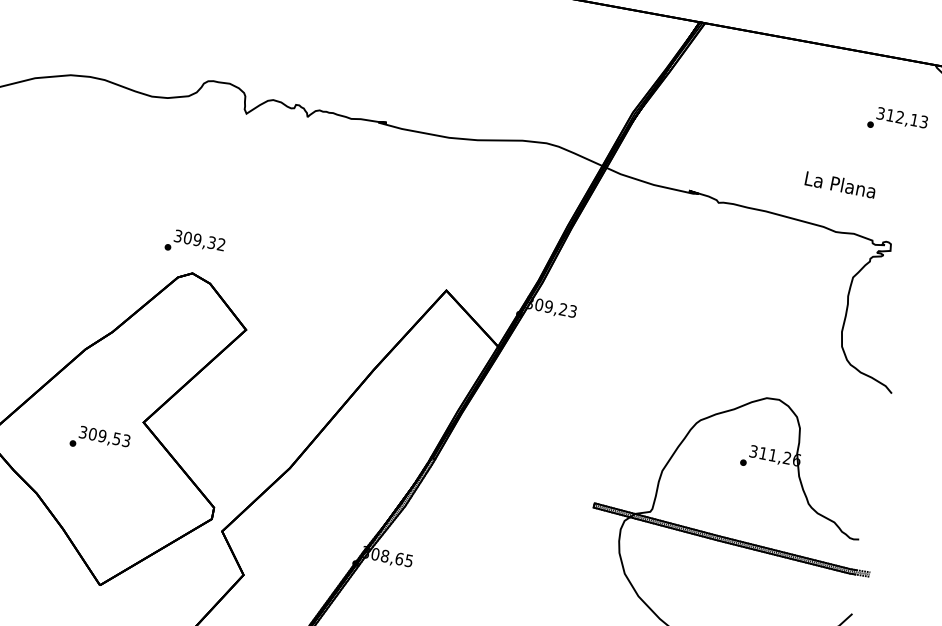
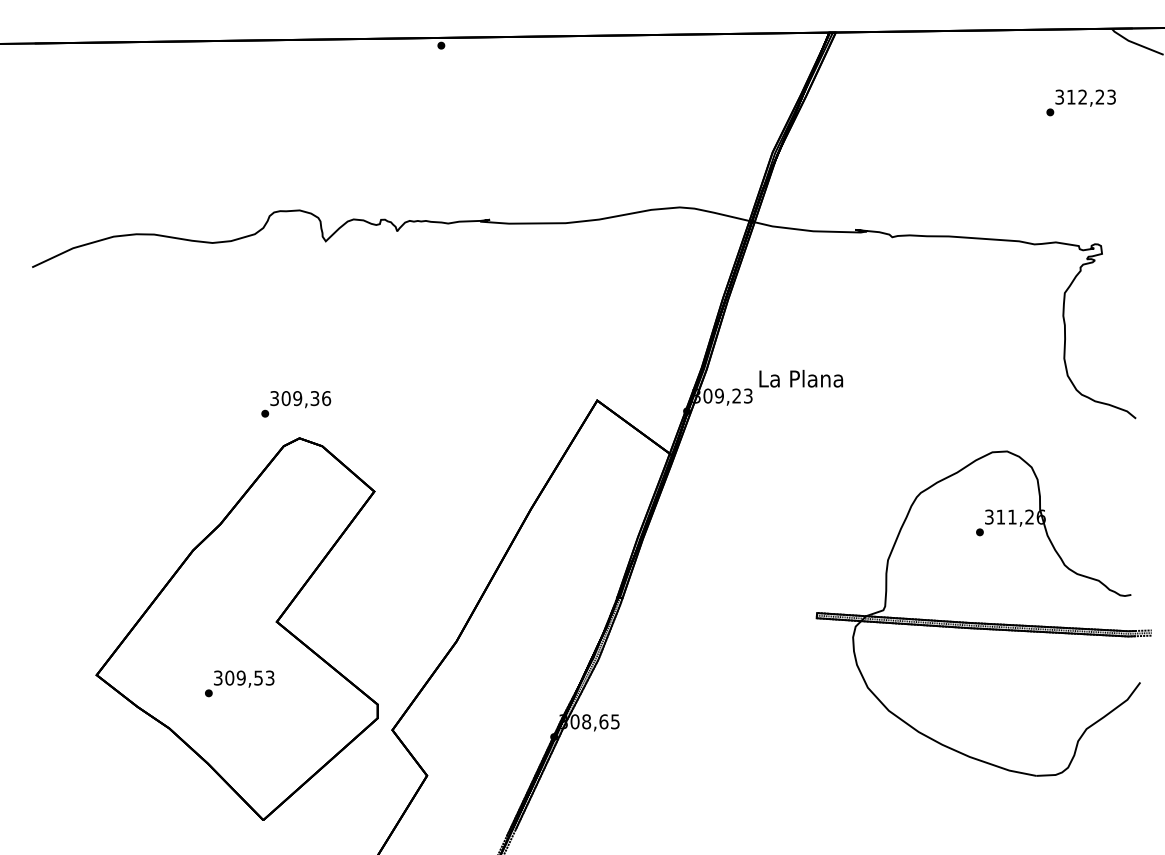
text: (914, 119) -> (1099, 96), 312,13 -> 312,23
text: (840, 184) -> (801, 378), moved
text: (221, 244) -> (326, 398), 309,32 -> 309,36
text: (100, 440) -> (239, 683), moved

